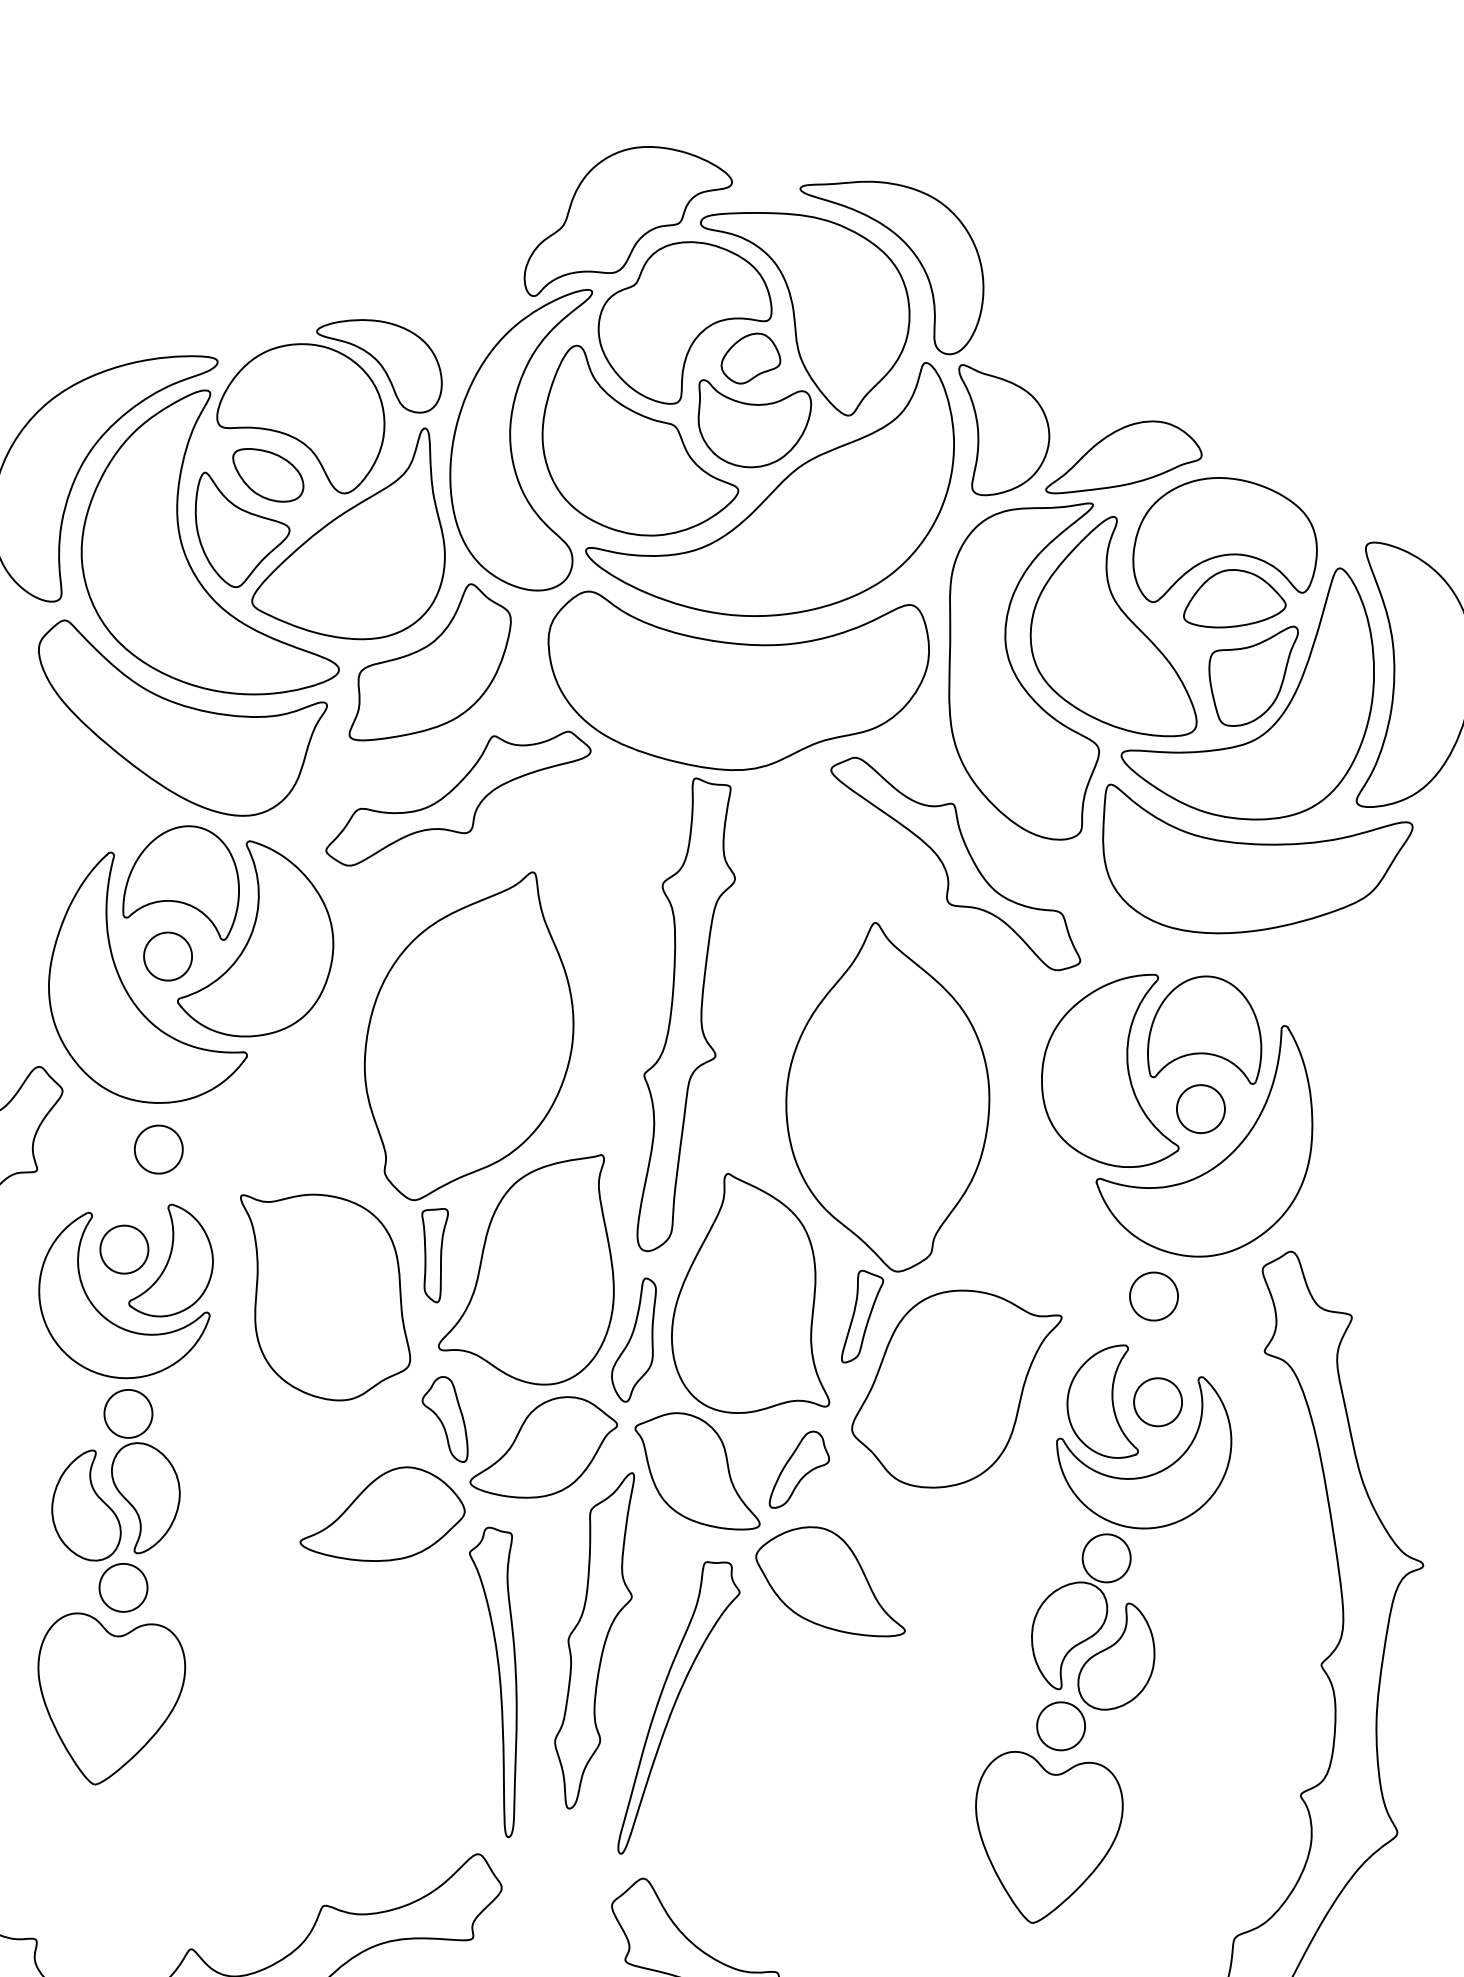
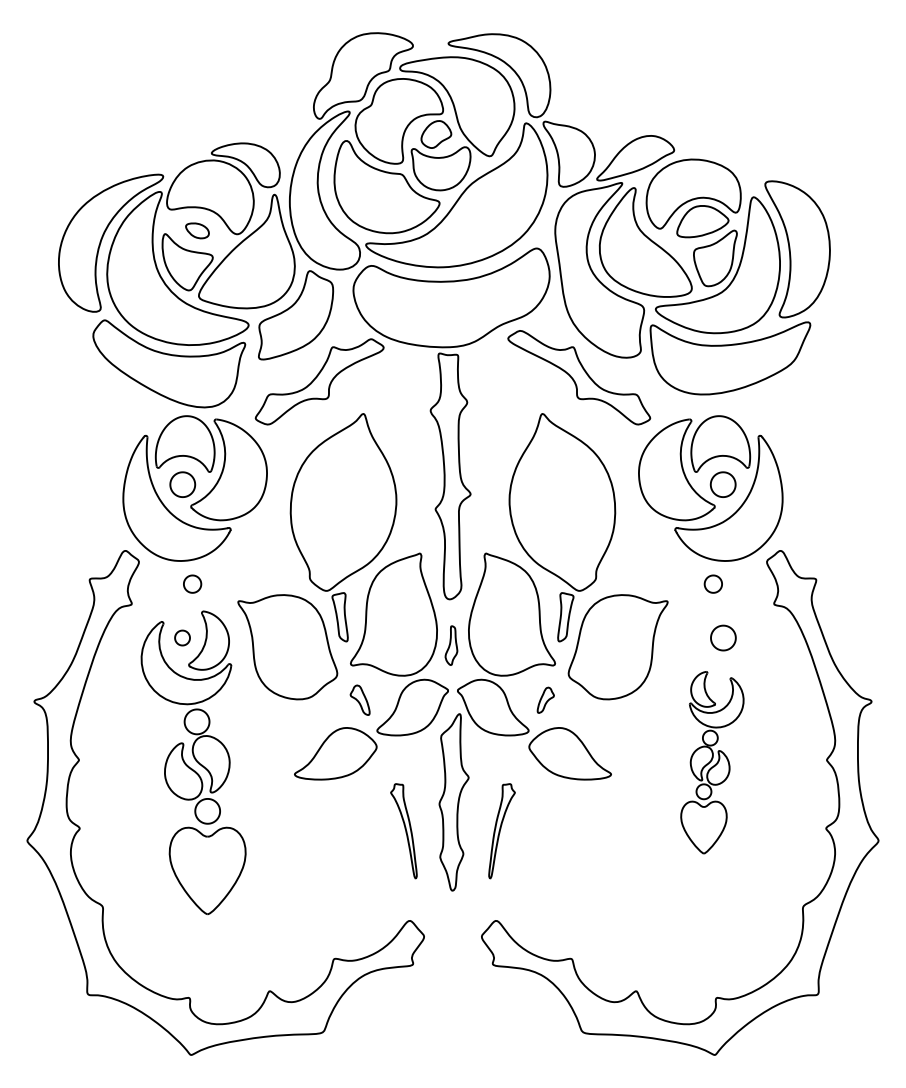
part: (267, 474) -> (197, 230), size x0.6
part: (158, 1148) -> (192, 583), size x0.7
part: (124, 1248) -> (182, 637), size x0.6
part: (1154, 1295) -> (713, 583), size x0.7
part: (636, 1339) -> (451, 645), size x0.6
part: (444, 1418) -> (359, 700), size x0.7
part: (800, 1471) -> (545, 700), size x0.6
part: (1102, 1636) -> (712, 762), size x0.6
part: (492, 1679) -> (403, 830), size x0.6
part: (679, 1707) -> (501, 830), size x0.6

